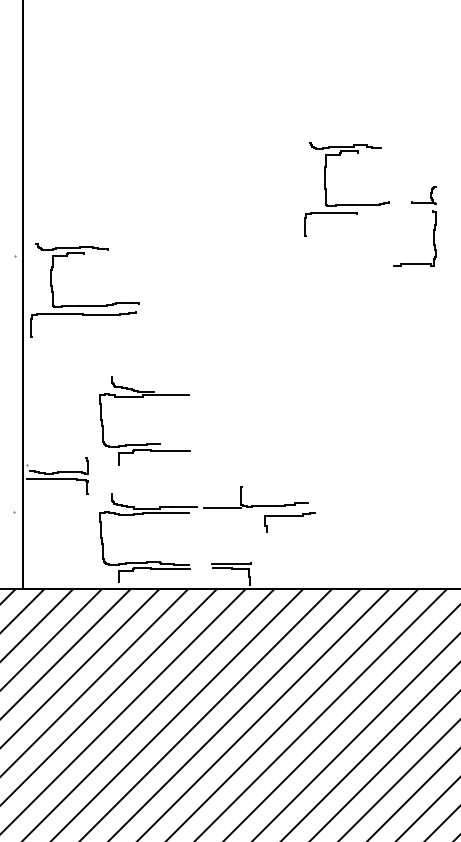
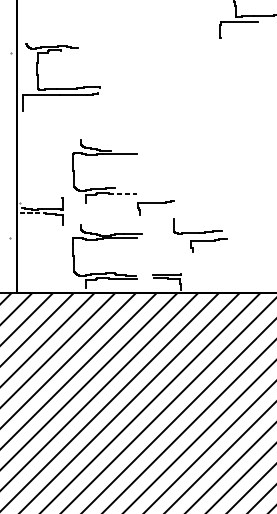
line: (170, 451) -> (123, 193), solid -> dashed
part: (216, 470) -> (156, 207), added
line: (45, 478) -> (33, 213), solid -> dashed
line: (222, 508) -> (160, 235), removed

